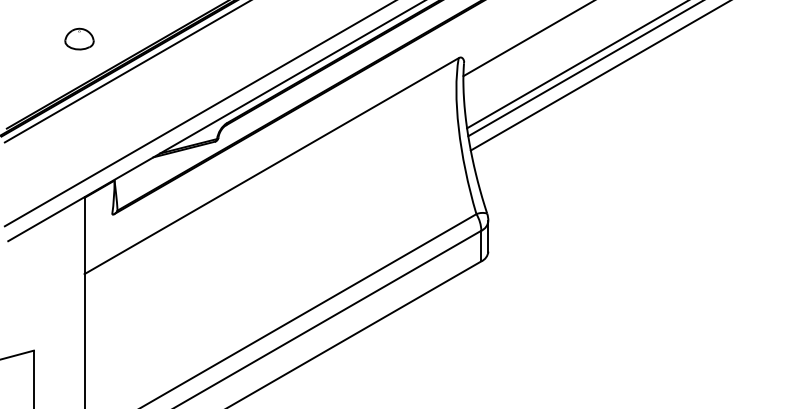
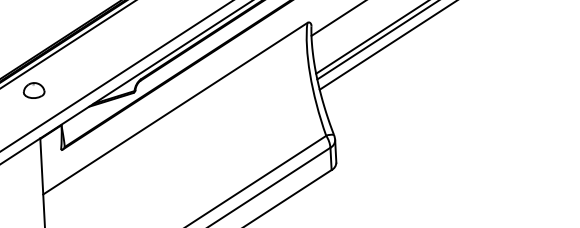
part: (79, 38) -> (34, 90), moved

